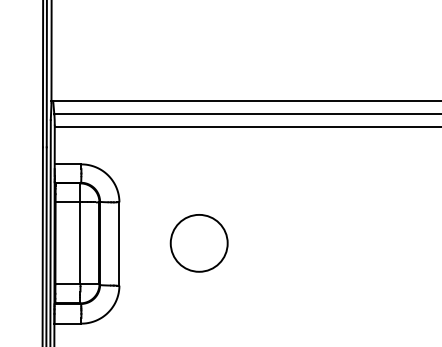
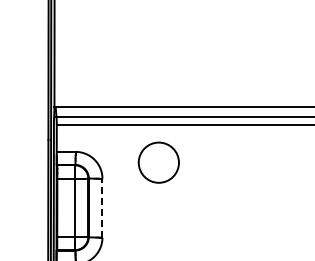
line: (119, 243) -> (102, 207), solid -> dashed
circle: (198, 243) -> (158, 162), moved

